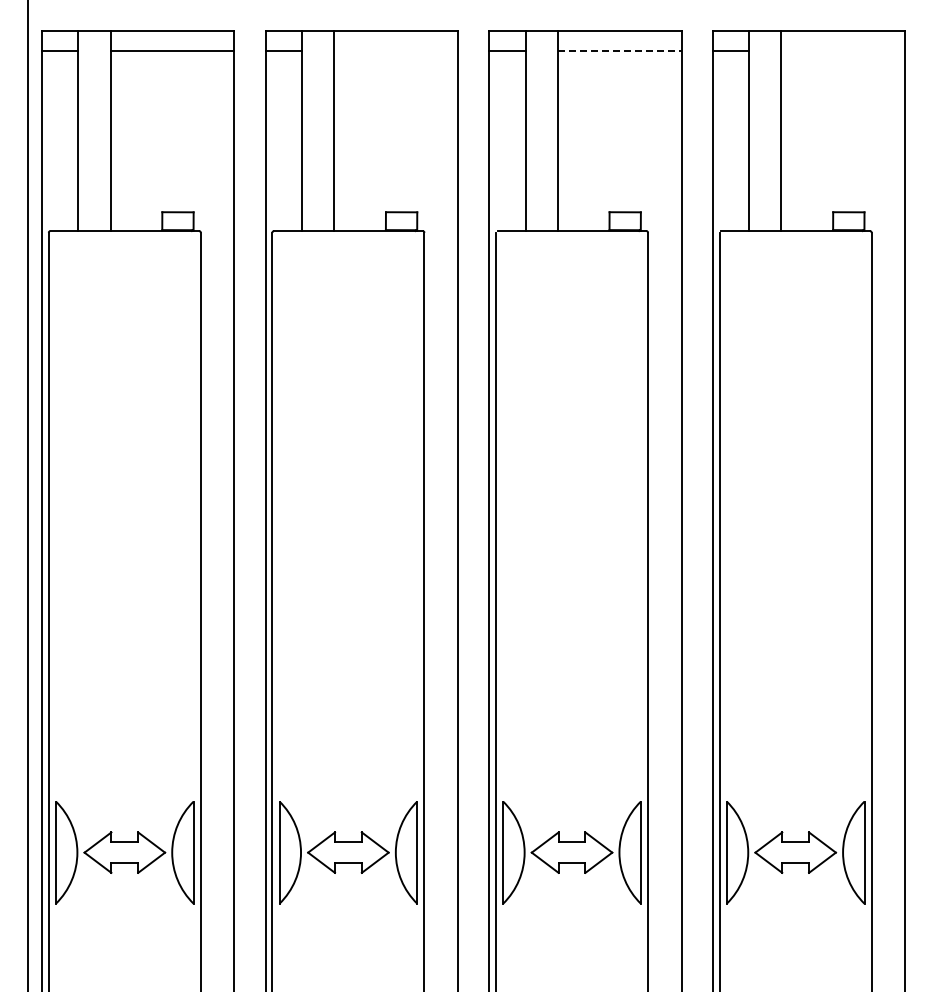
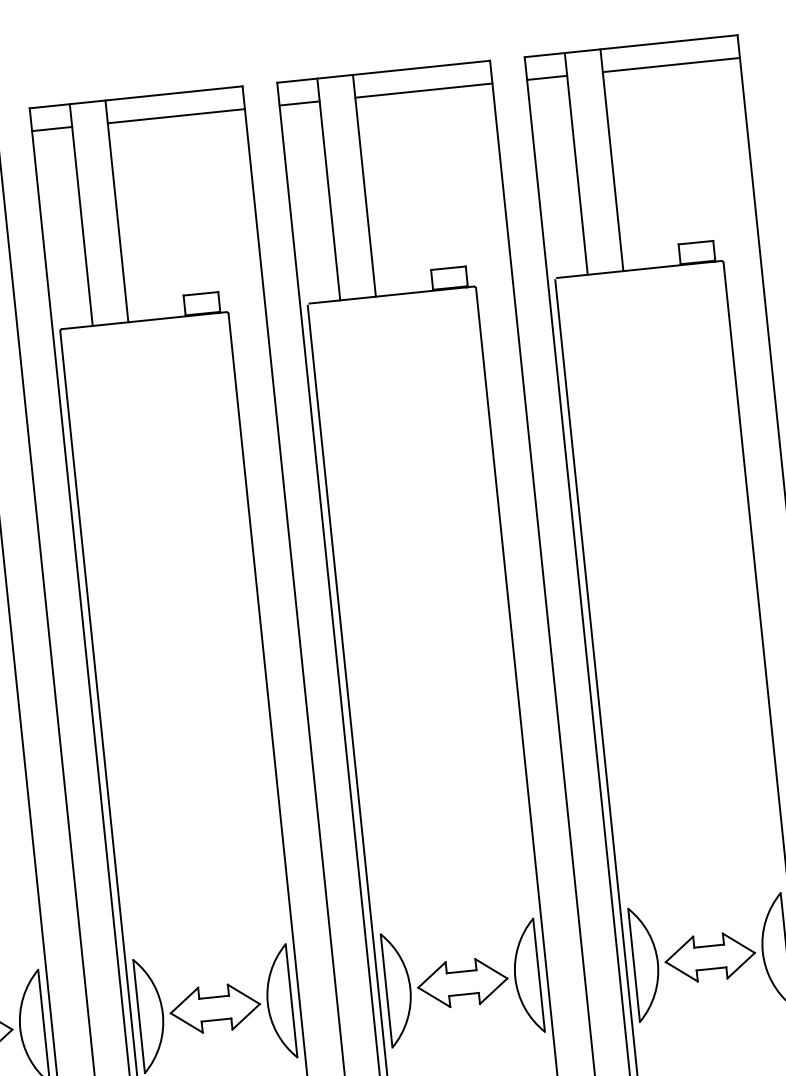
line: (396, 51) -> (176, 116), added
line: (619, 51) -> (423, 90), dashed -> solid
line: (843, 51) -> (671, 65), added

